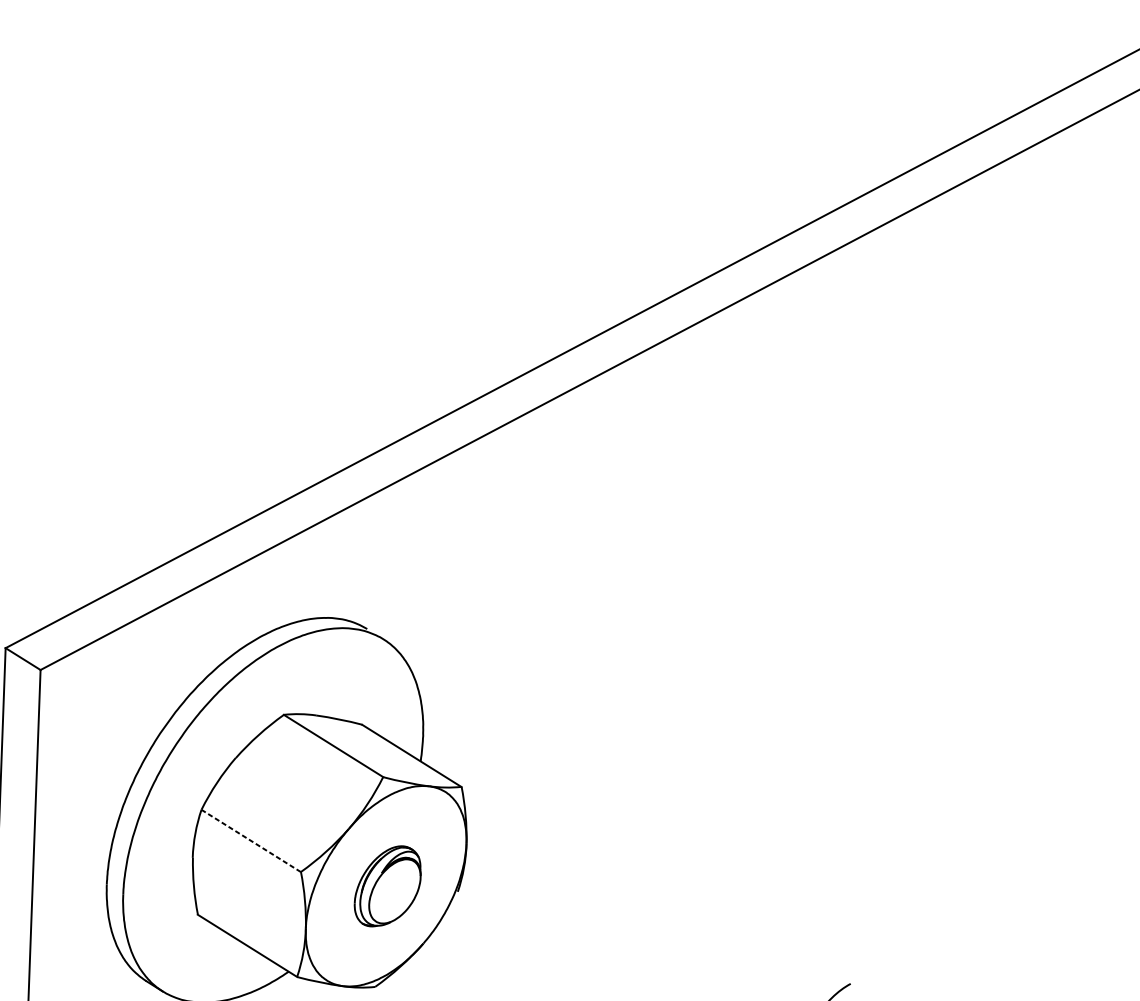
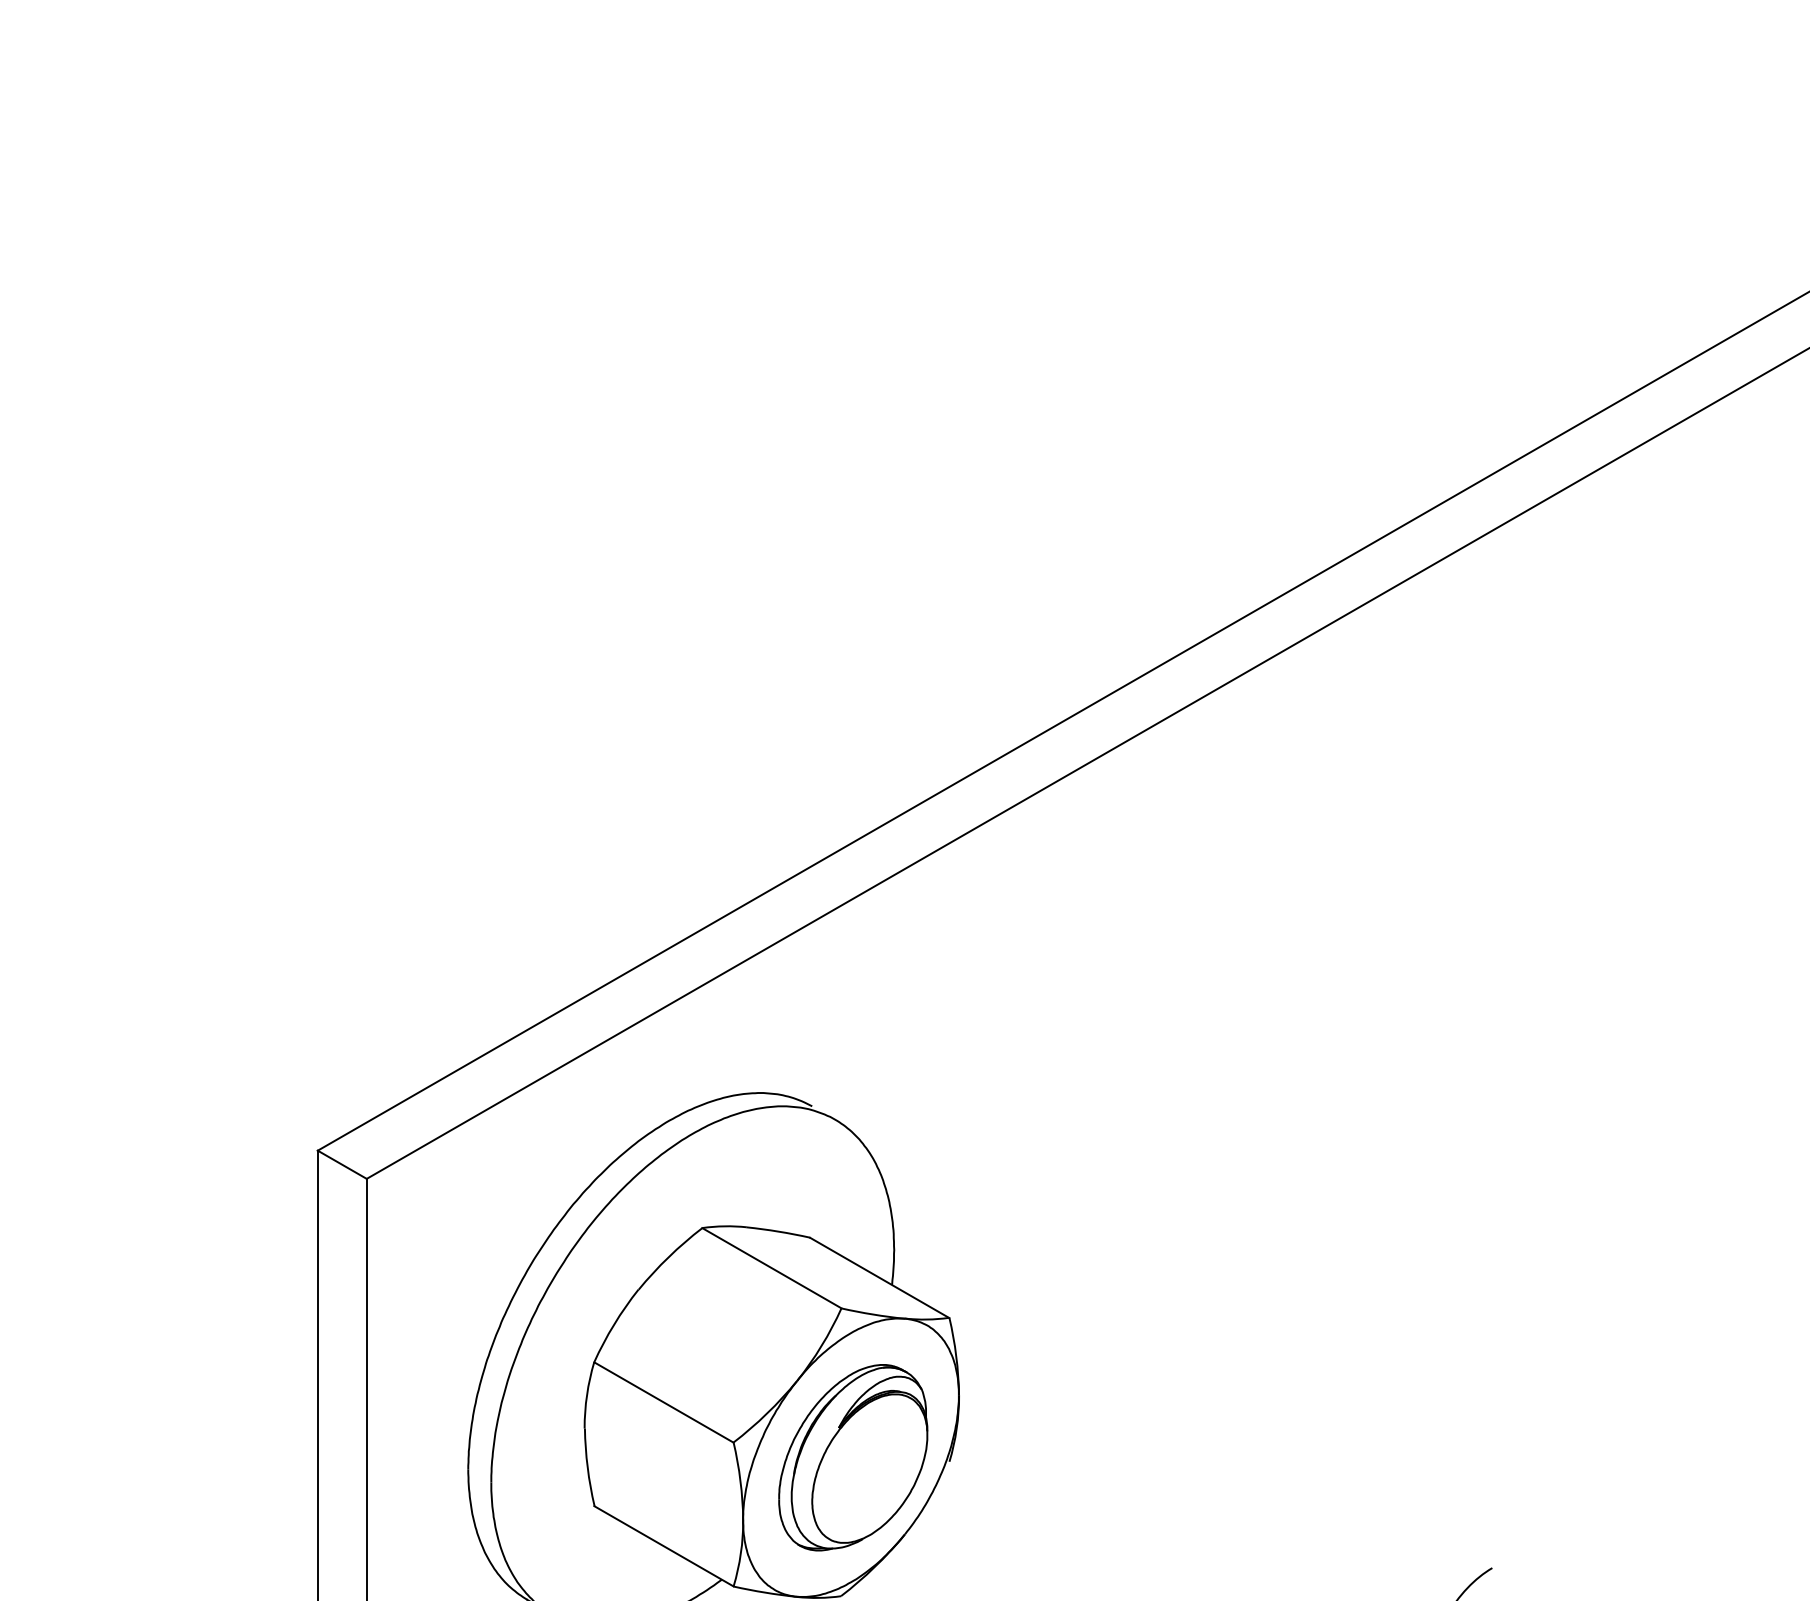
line: (250, 840) -> (663, 1402), dashed -> solid
part: (387, 886) -> (853, 1457), size x1.67

